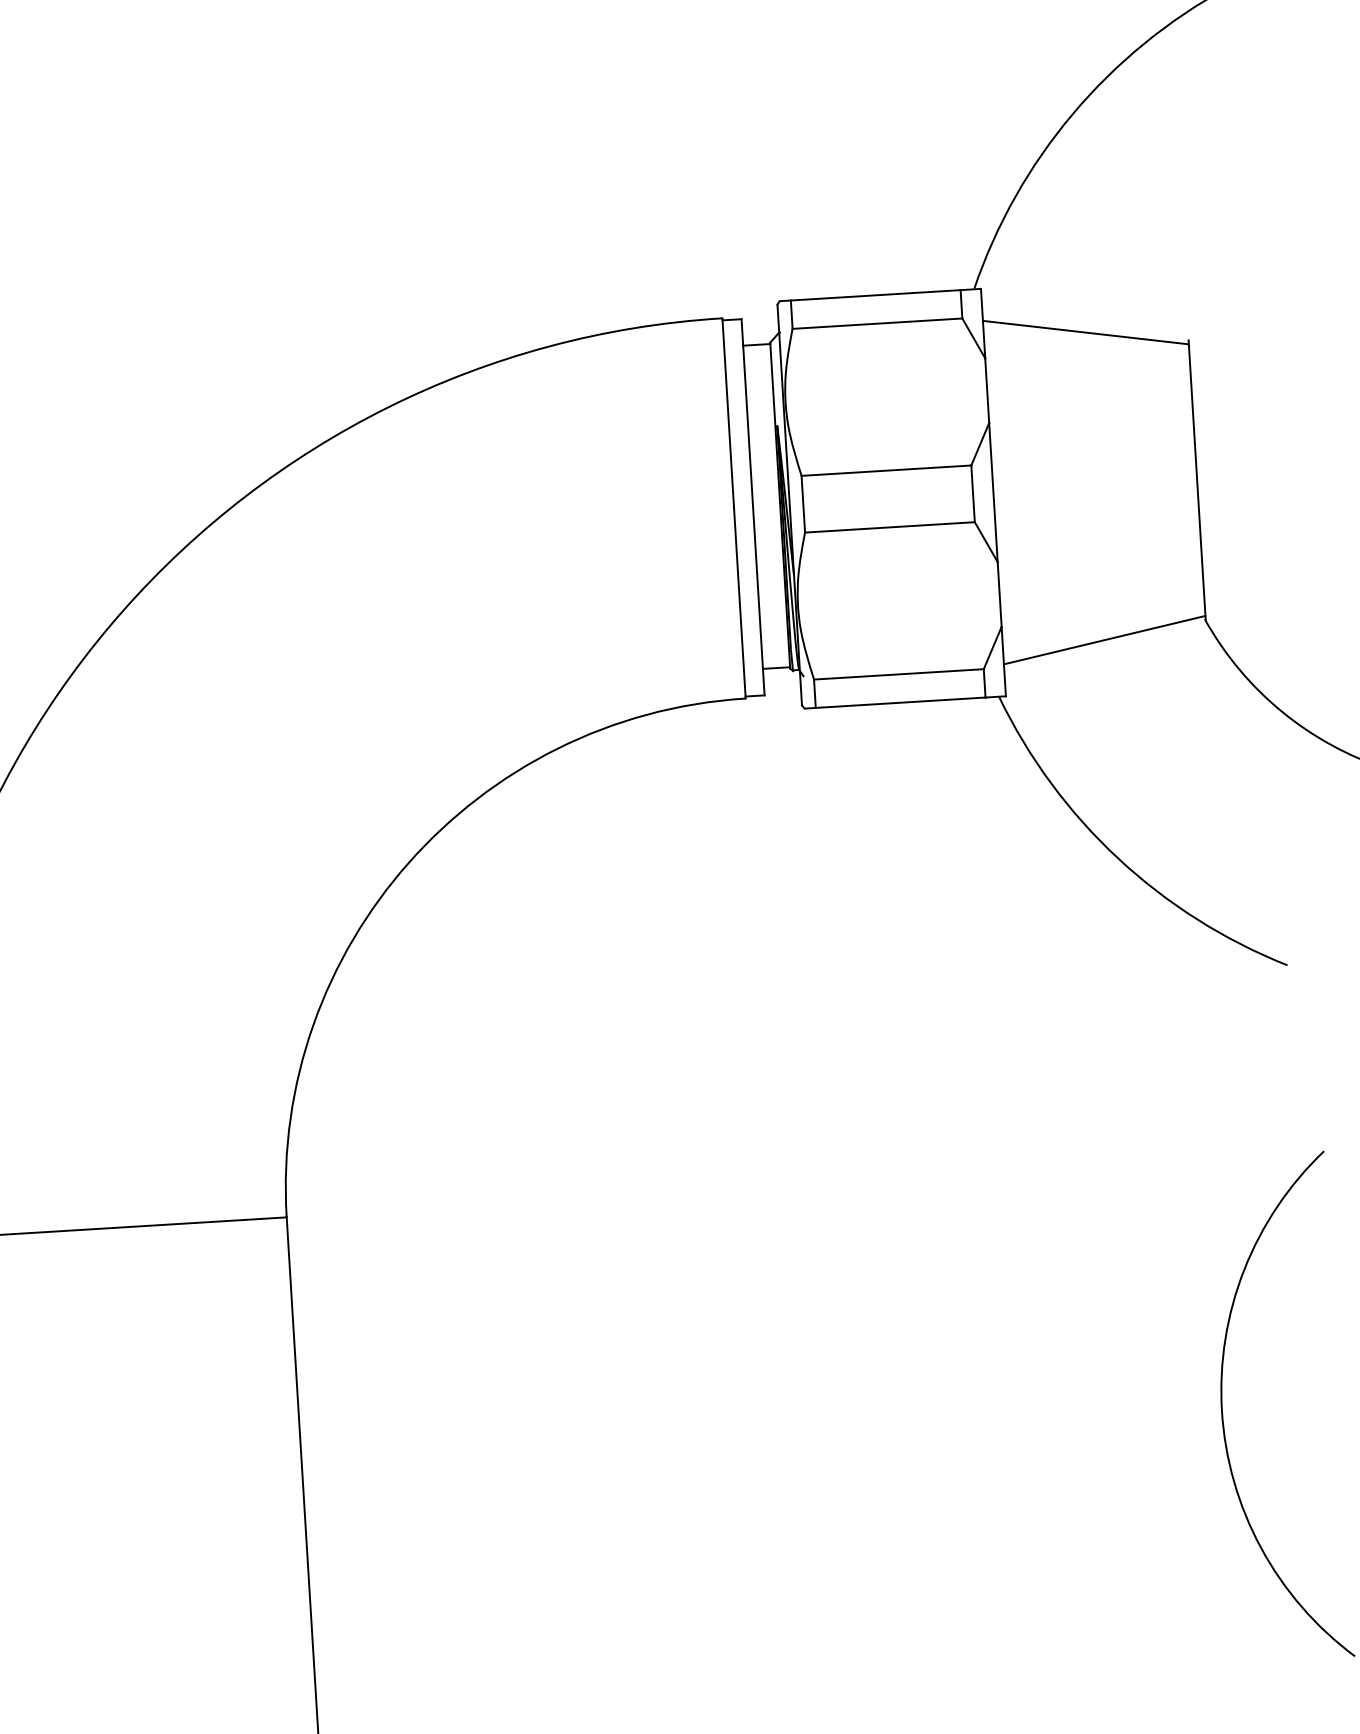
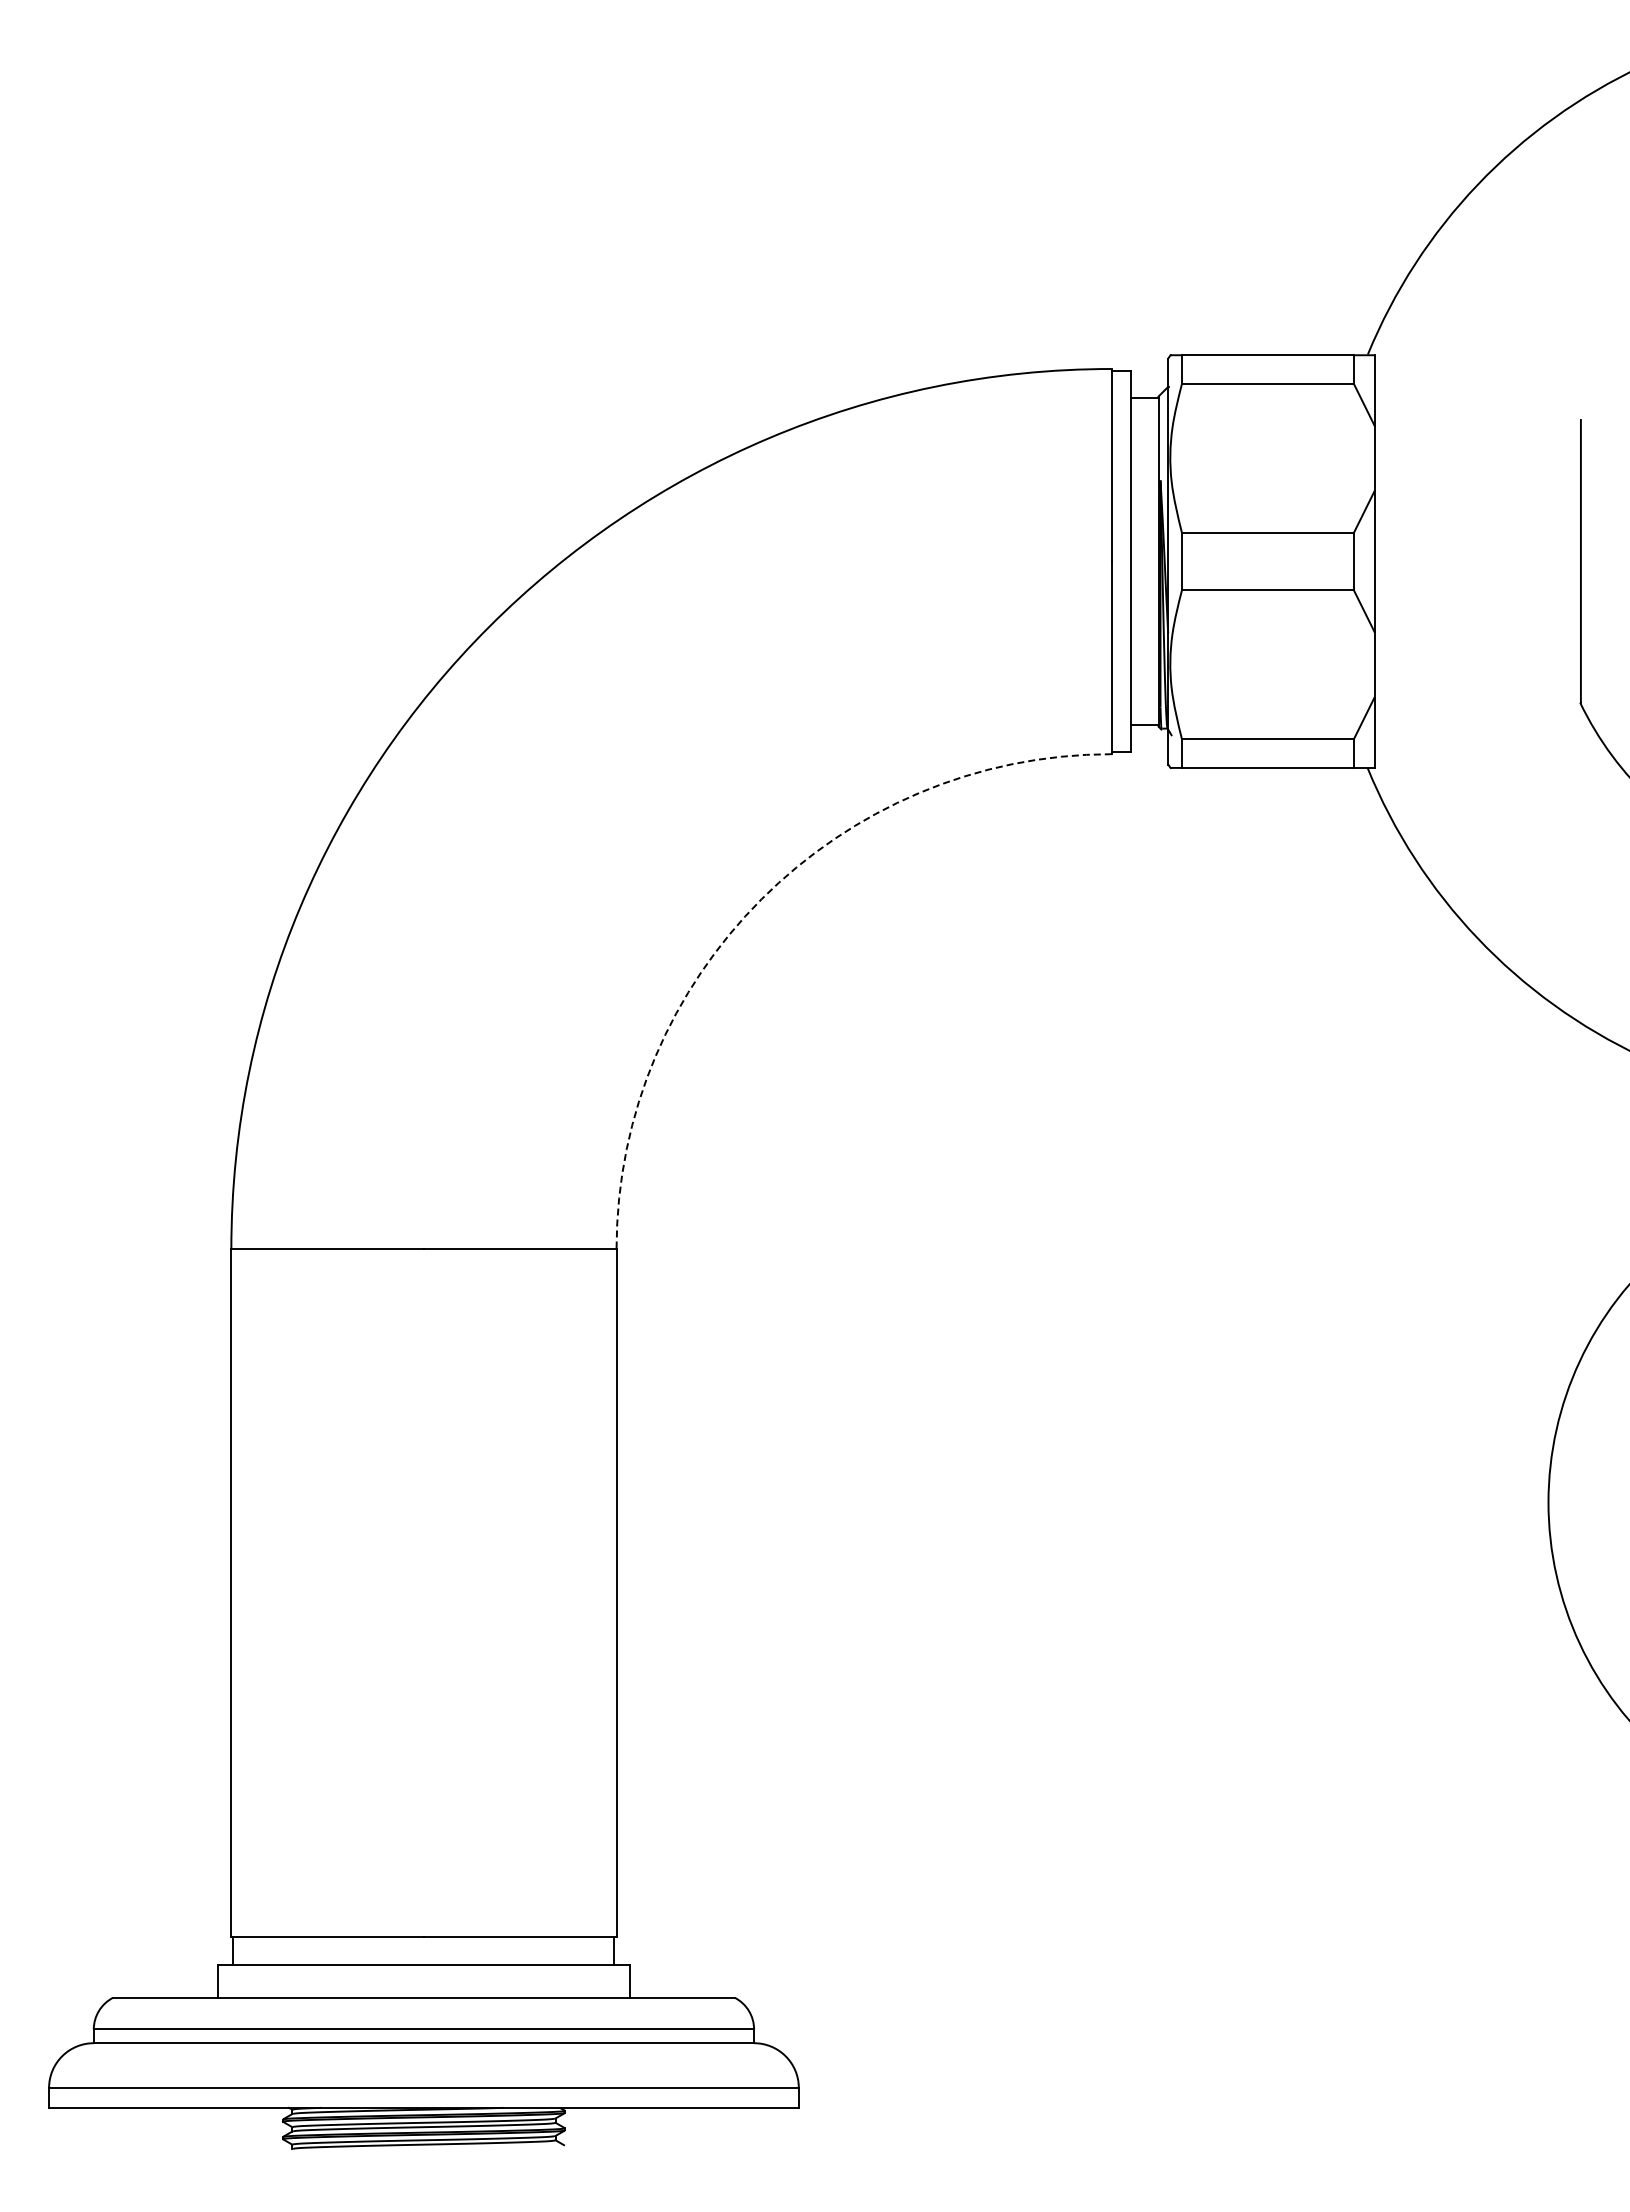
line: (1085, 332) -> (1477, 405), removed
line: (1104, 640) -> (1477, 717), removed
arc: (408, 863) -> (761, 899), solid -> dashed

